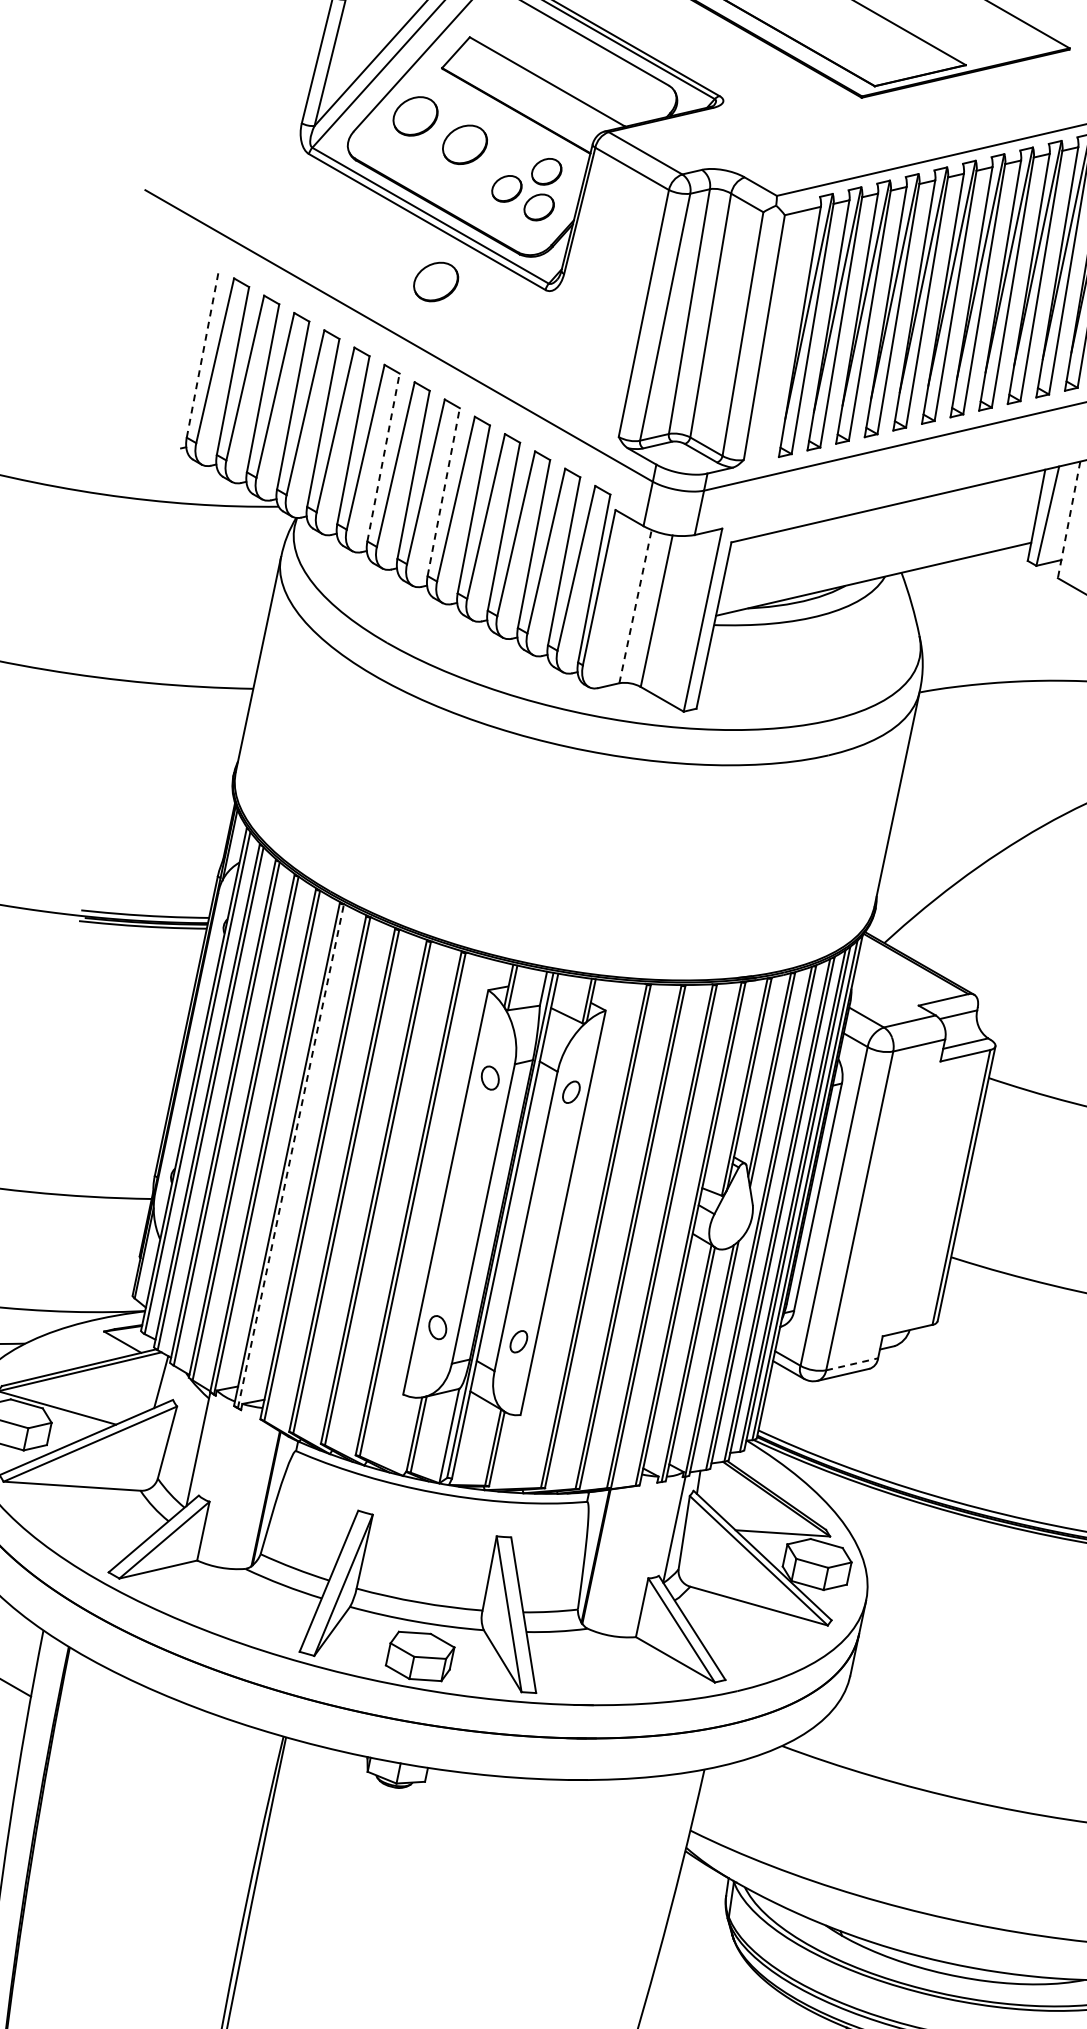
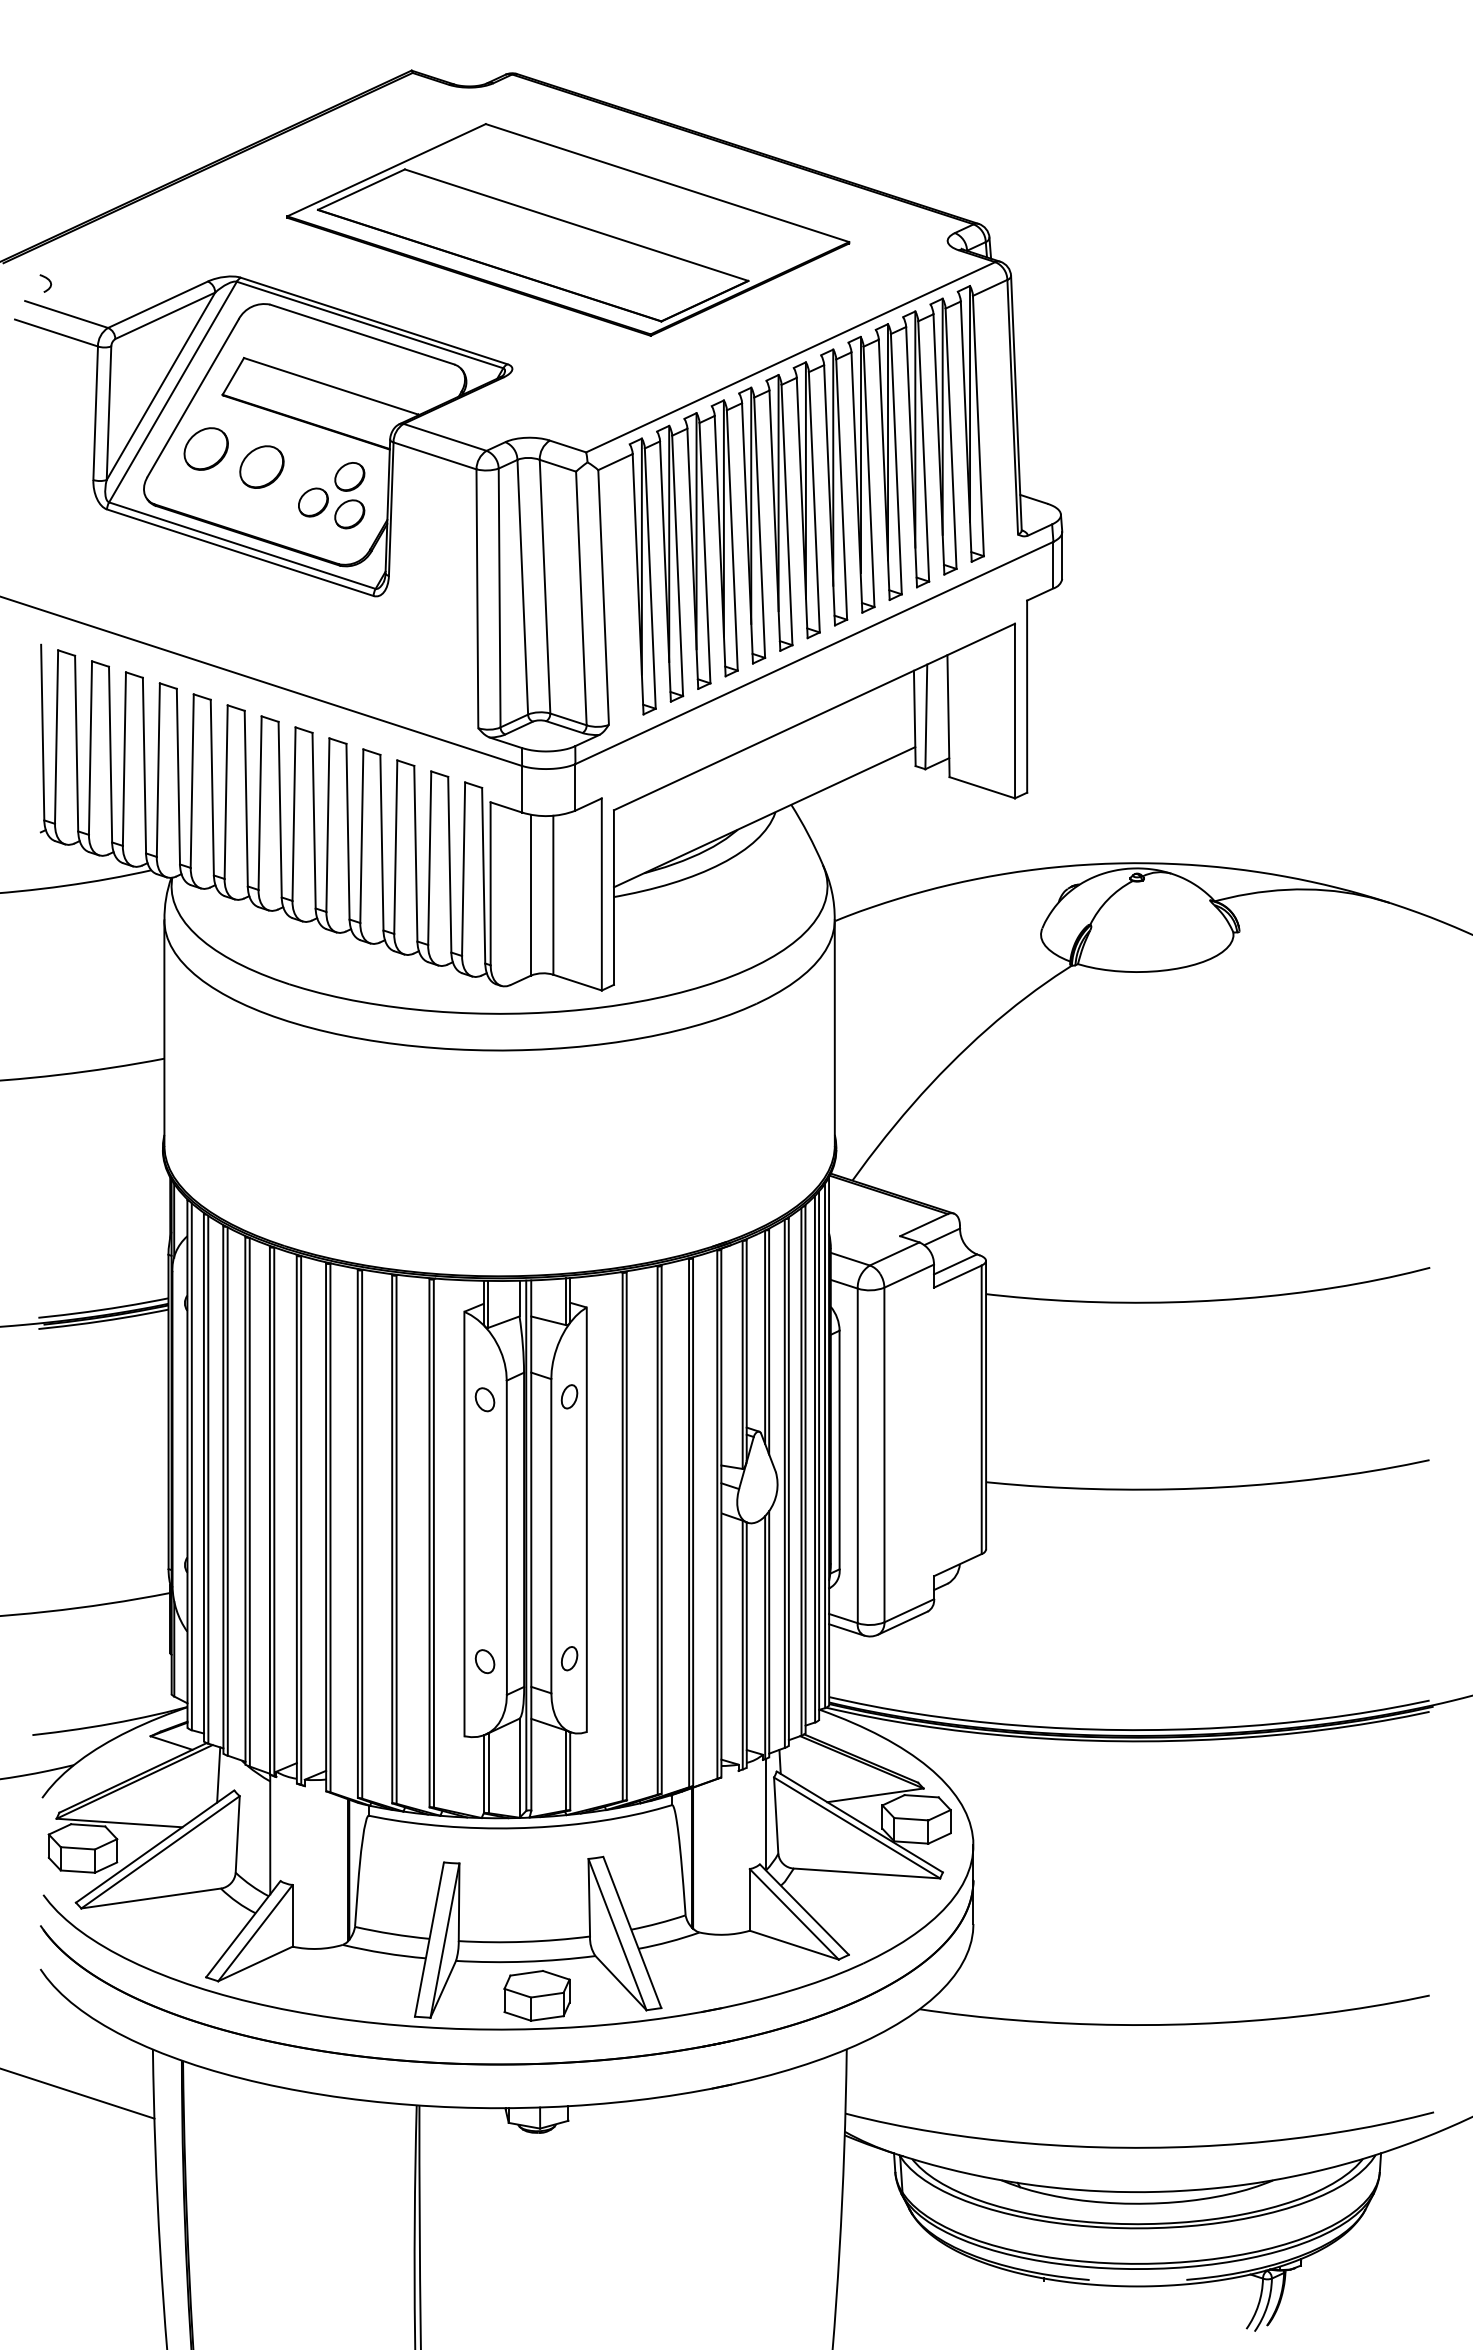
part: (435, 281) -> (261, 610), removed
line: (202, 353) -> (42, 732), dashed -> solid
line: (383, 457) -> (246, 798), dashed -> solid
line: (444, 492) -> (314, 820), dashed -> solid
line: (1069, 520) -> (948, 716), dashed -> solid
line: (636, 606) -> (531, 894), dashed -> solid
line: (291, 1155) -> (301, 1519), dashed -> solid
line: (852, 1364) -> (909, 1610), dashed -> solid

